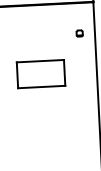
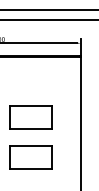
part: (78, 33) -> (66, 83), removed
part: (42, 118) -> (30, 157), added

